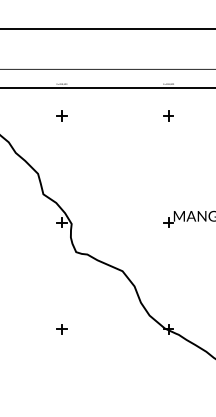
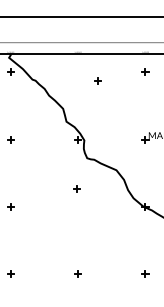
part: (60, 114) -> (97, 80), moved
part: (60, 328) -> (76, 188), moved

